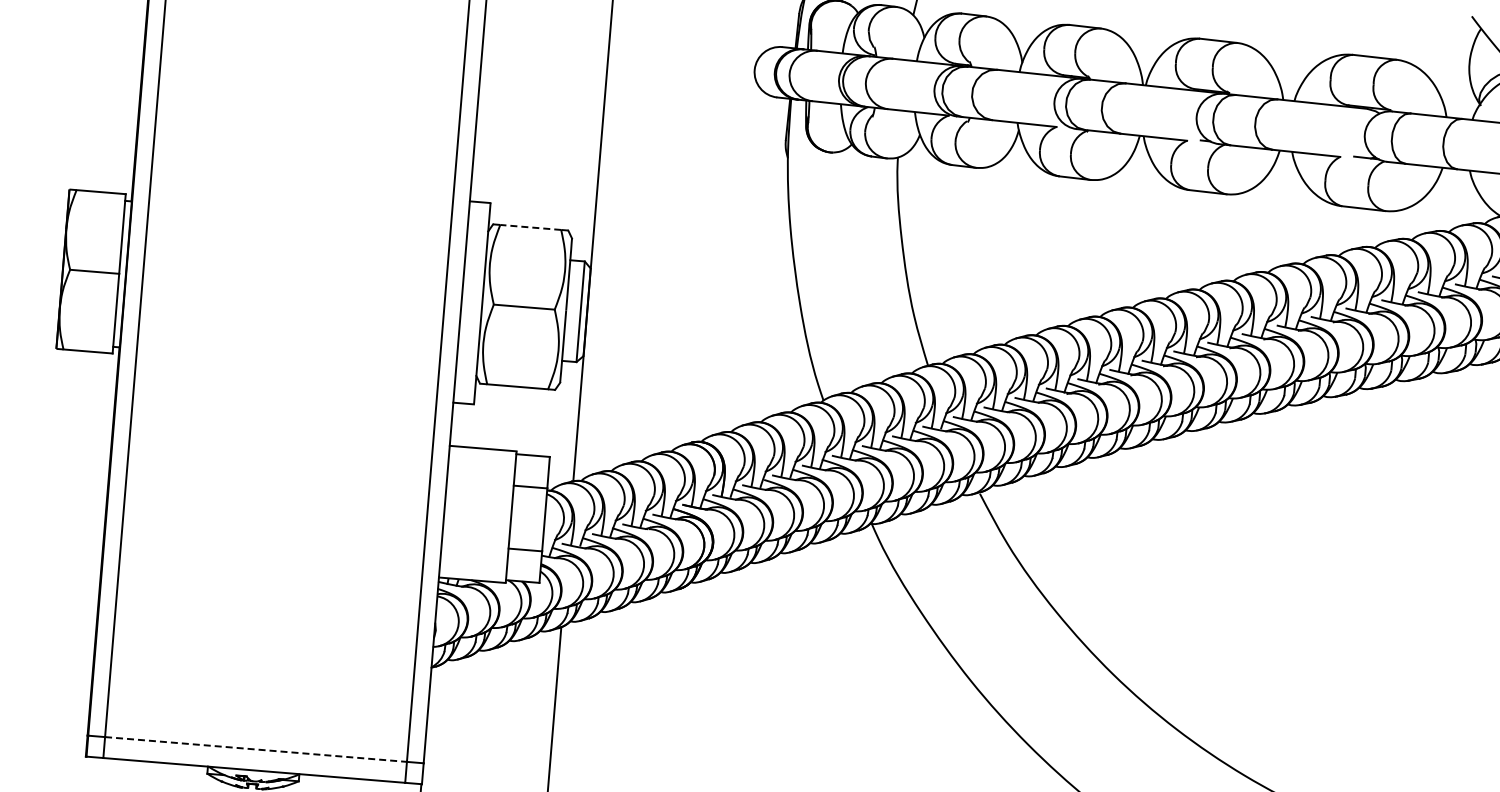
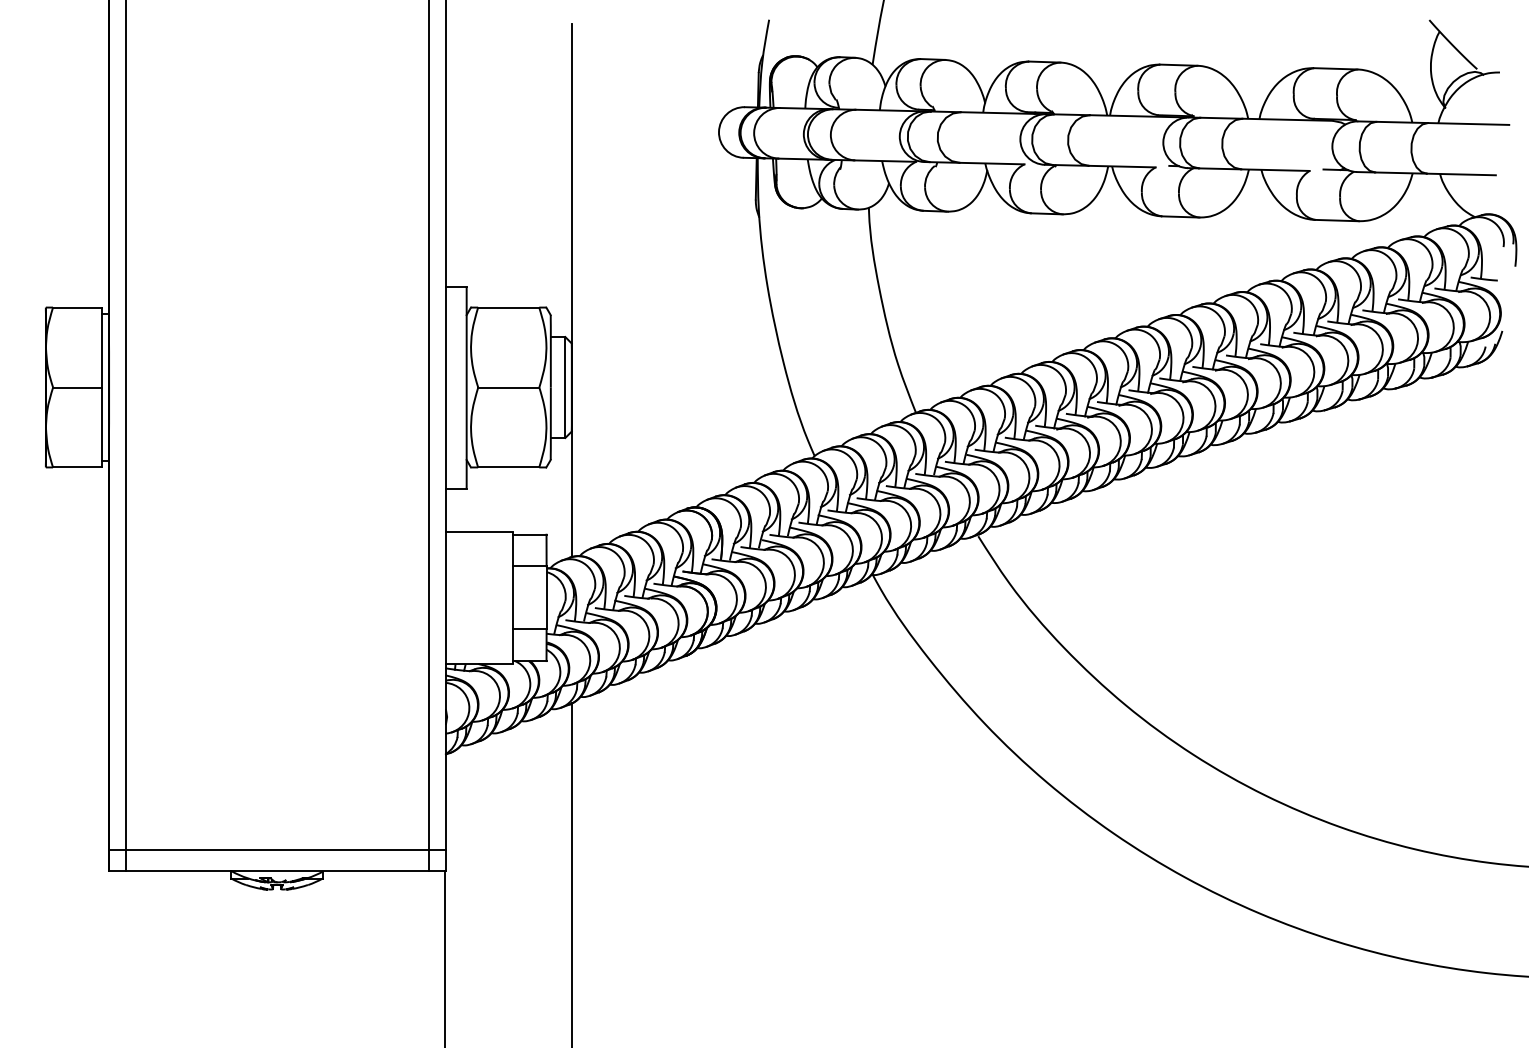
line: (530, 227) -> (508, 307), dashed -> solid
line: (256, 749) -> (278, 850), dashed -> solid

